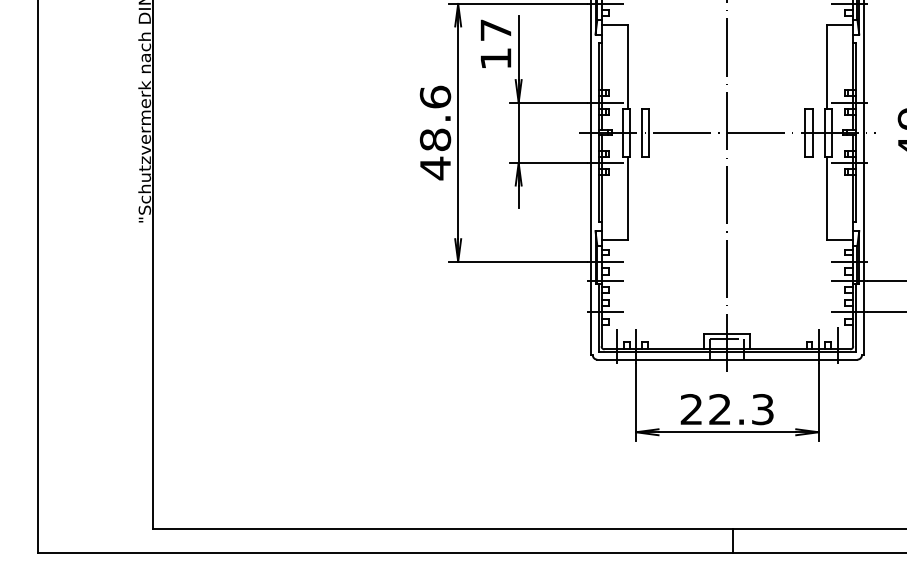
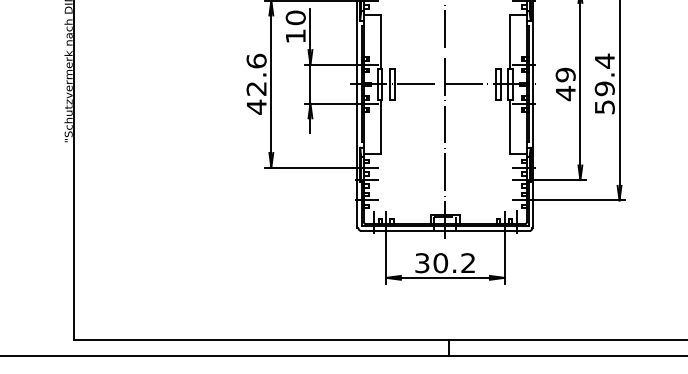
text: (495, 29) -> (295, 17), 17 -> 10
text: (435, 139) -> (256, 88), 48.6 -> 42.6
text: (727, 410) -> (445, 263), 22.3 -> 30.2

